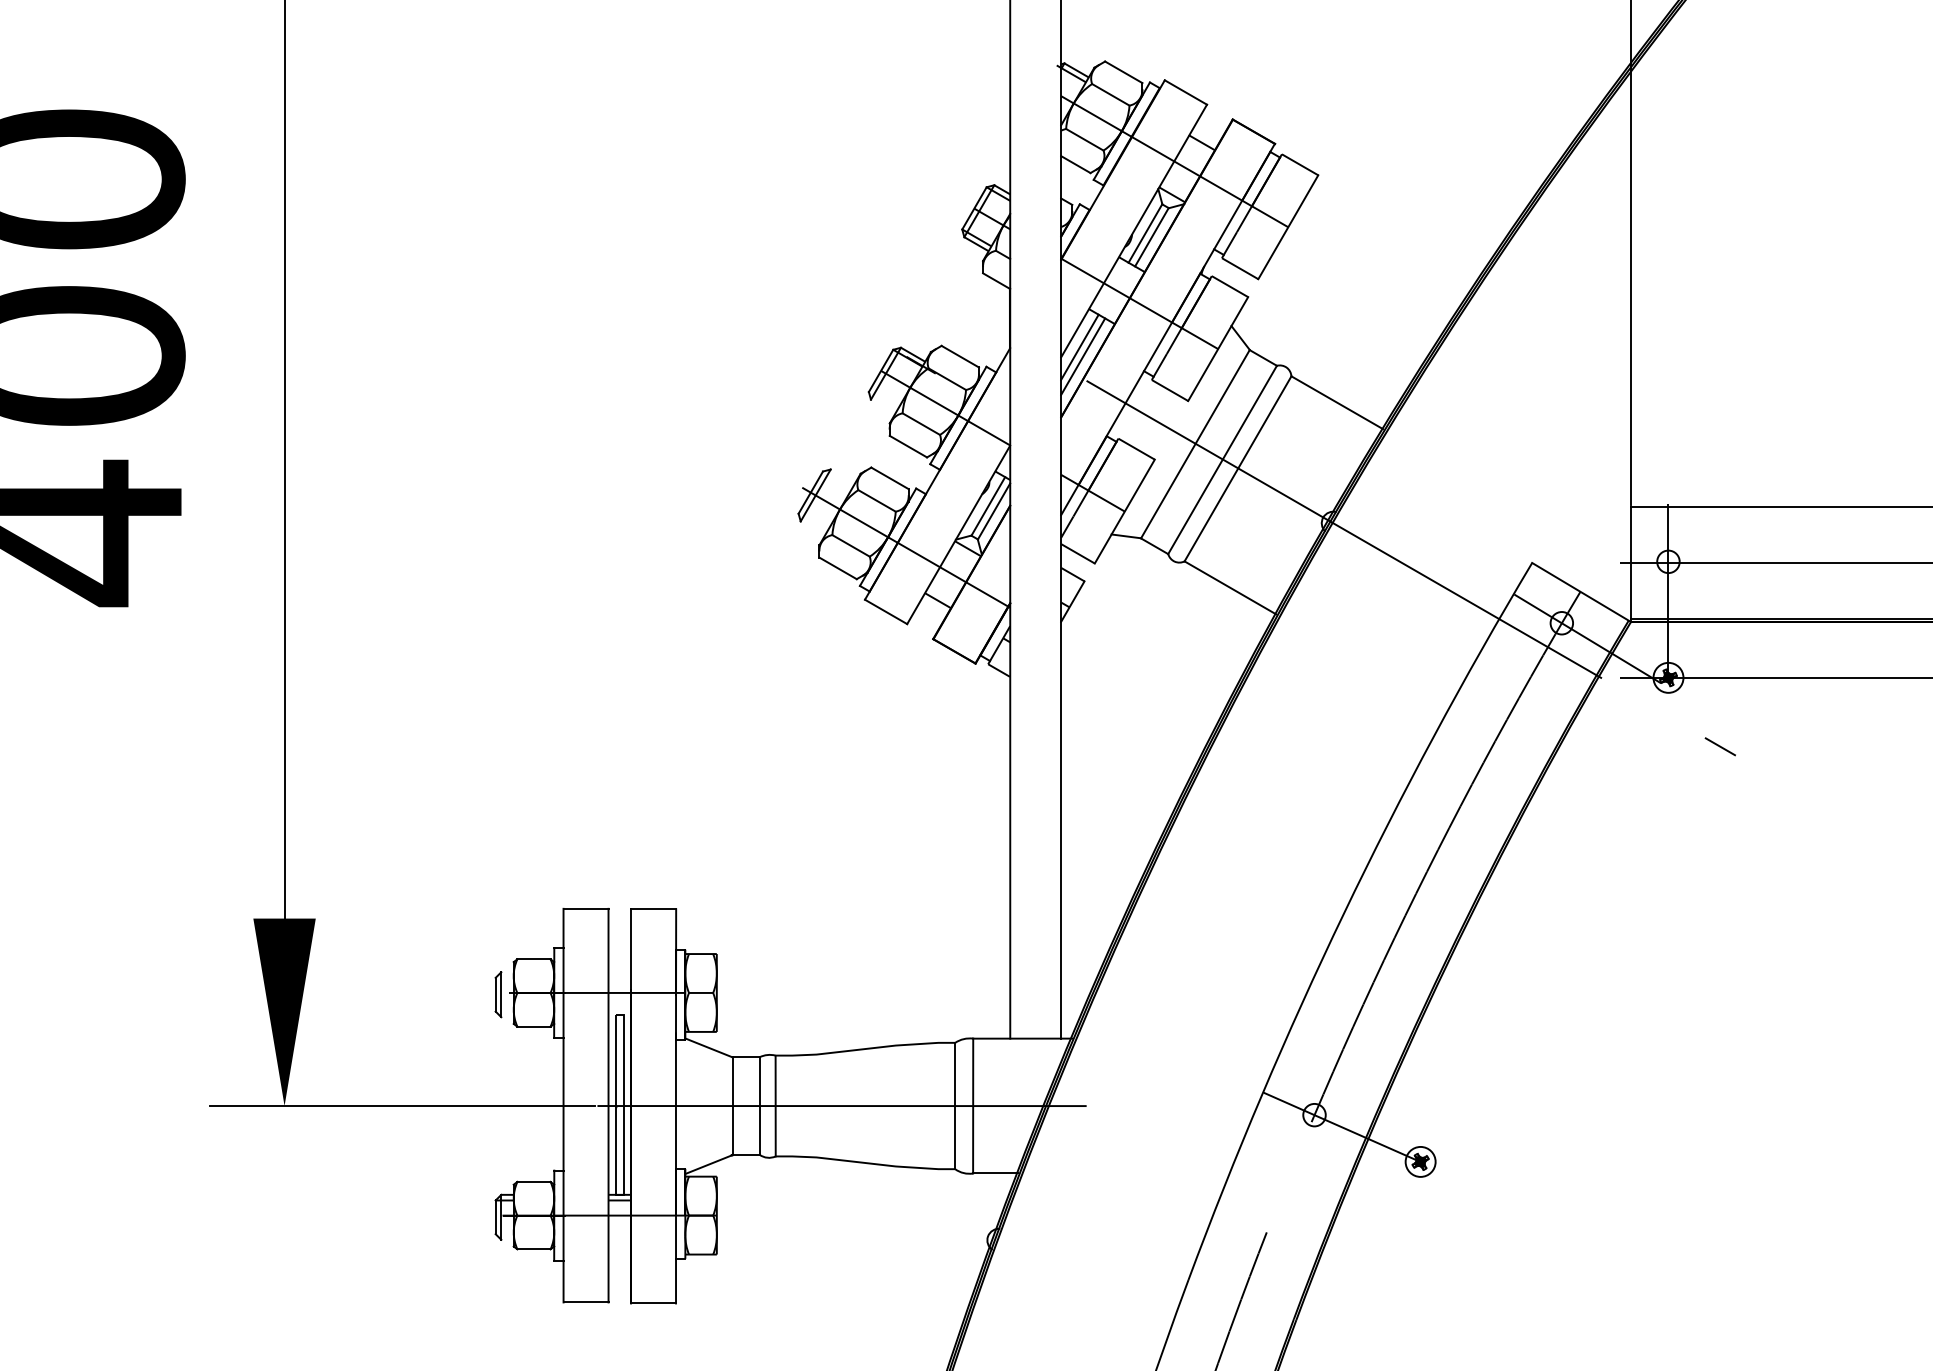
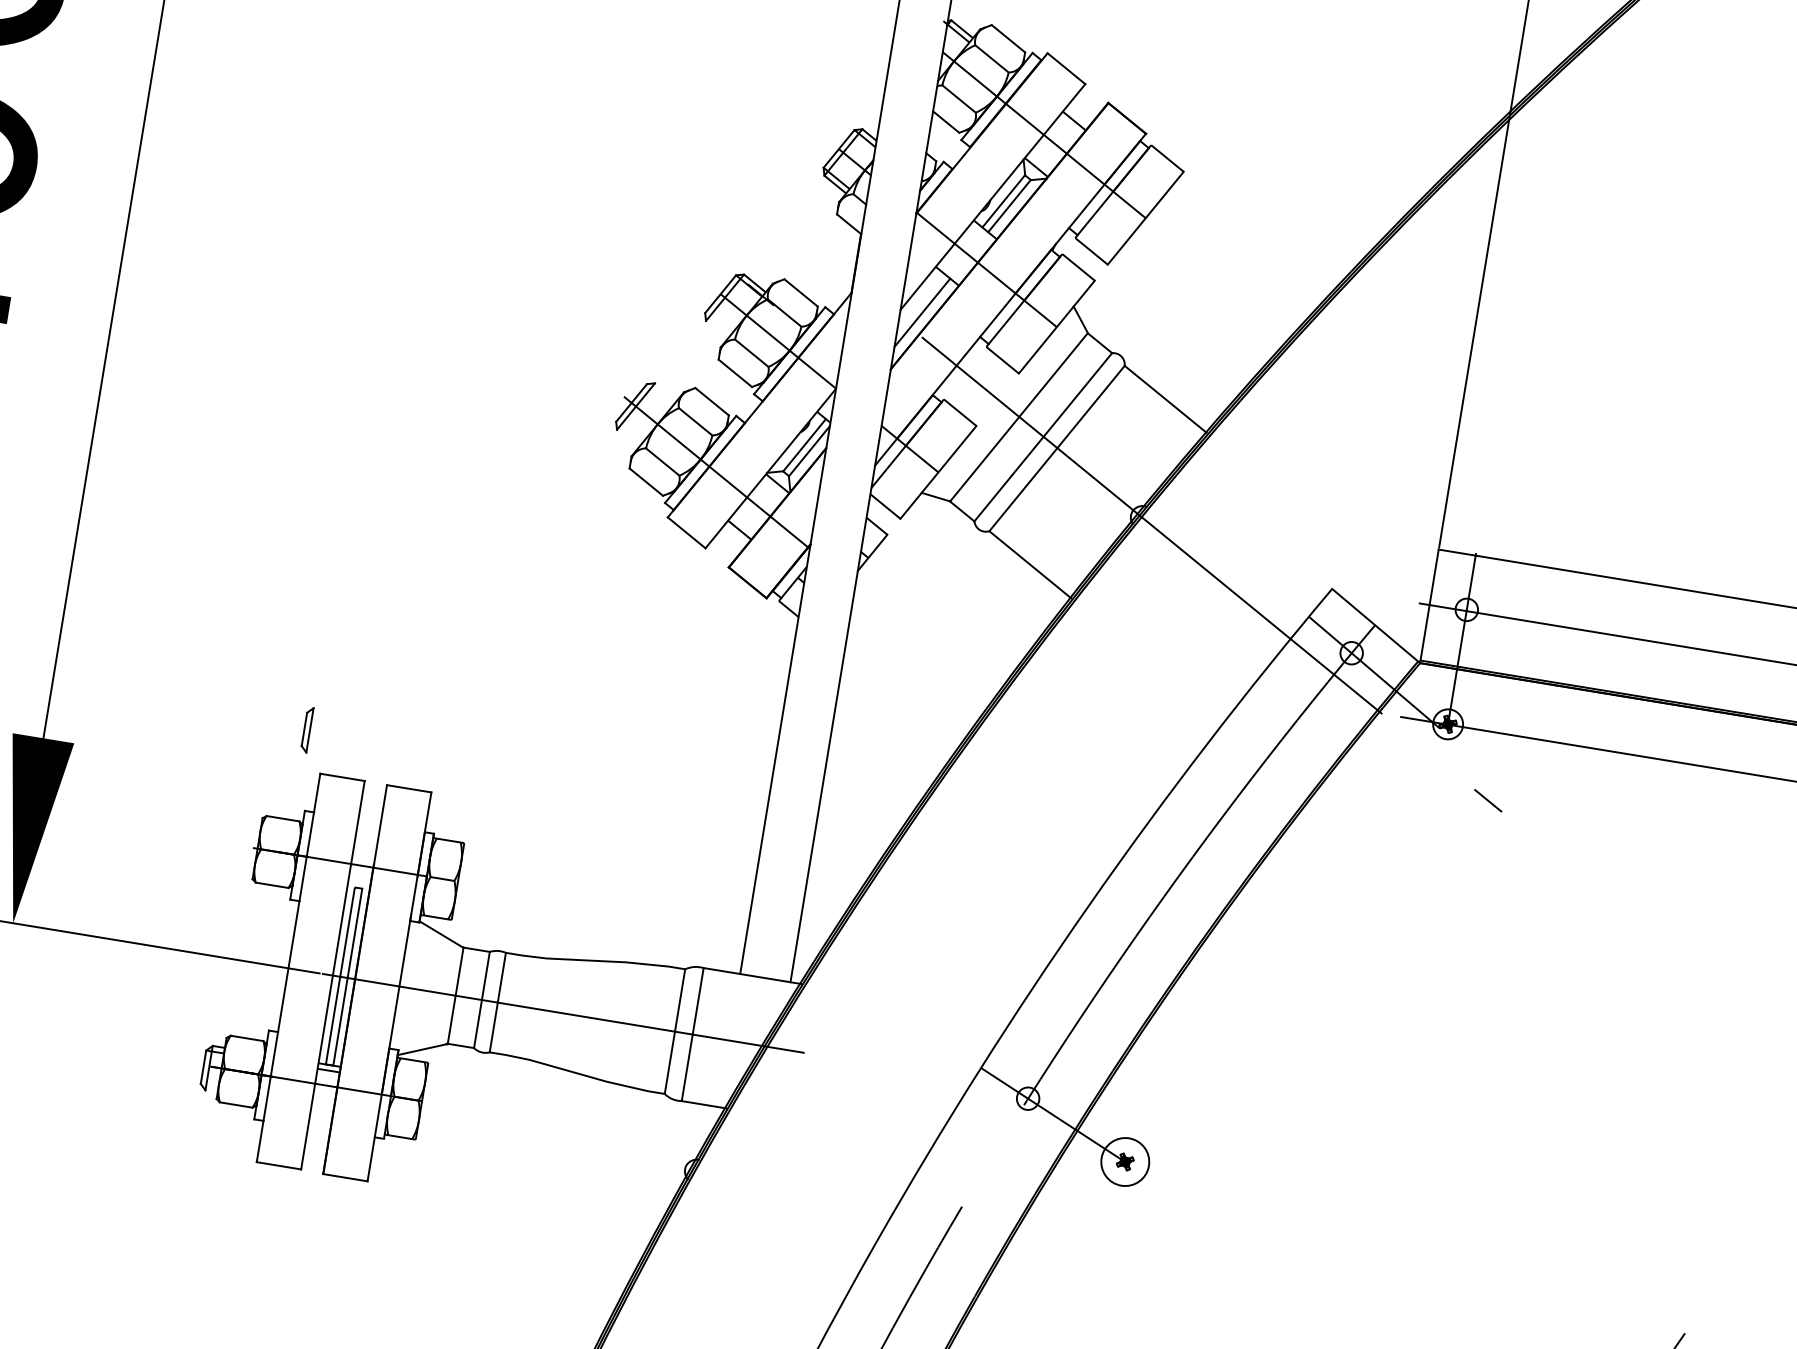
line: (1079, 346) -> (920, 302), removed
part: (498, 994) -> (307, 729), moved
circle: (1420, 1161) -> (1125, 1161), size x1.6

